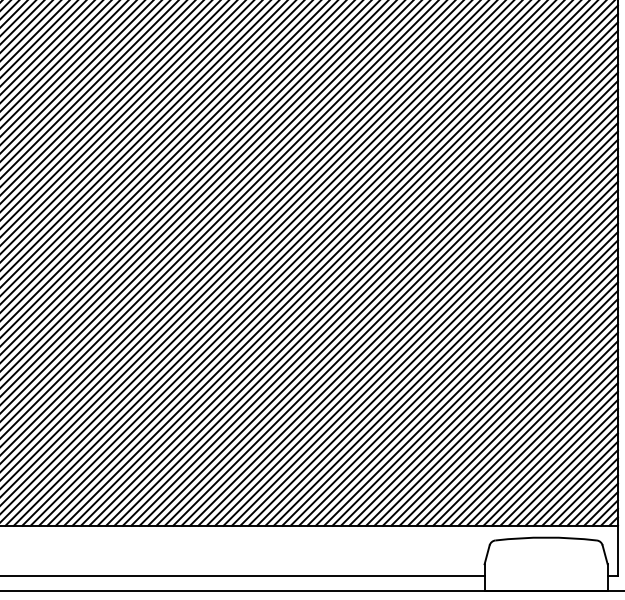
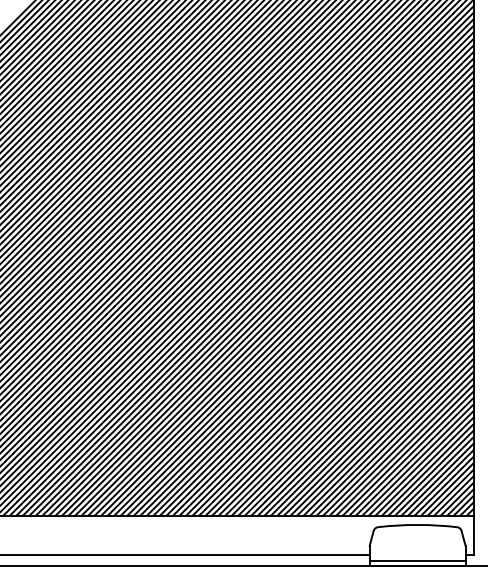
line: (545, 583) -> (417, 560), added

